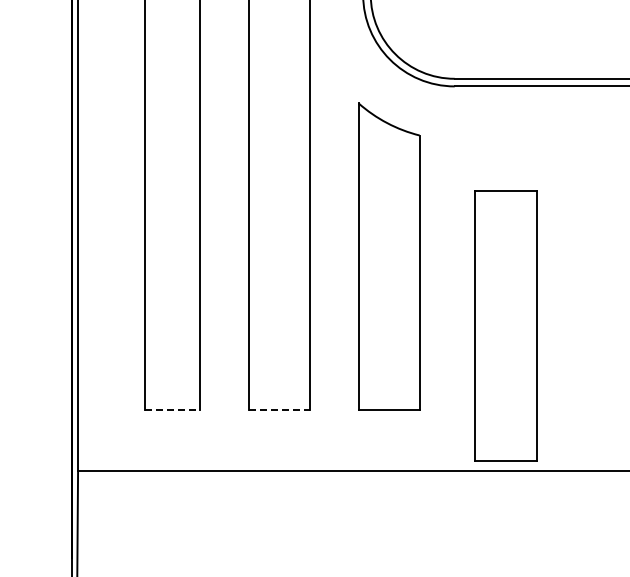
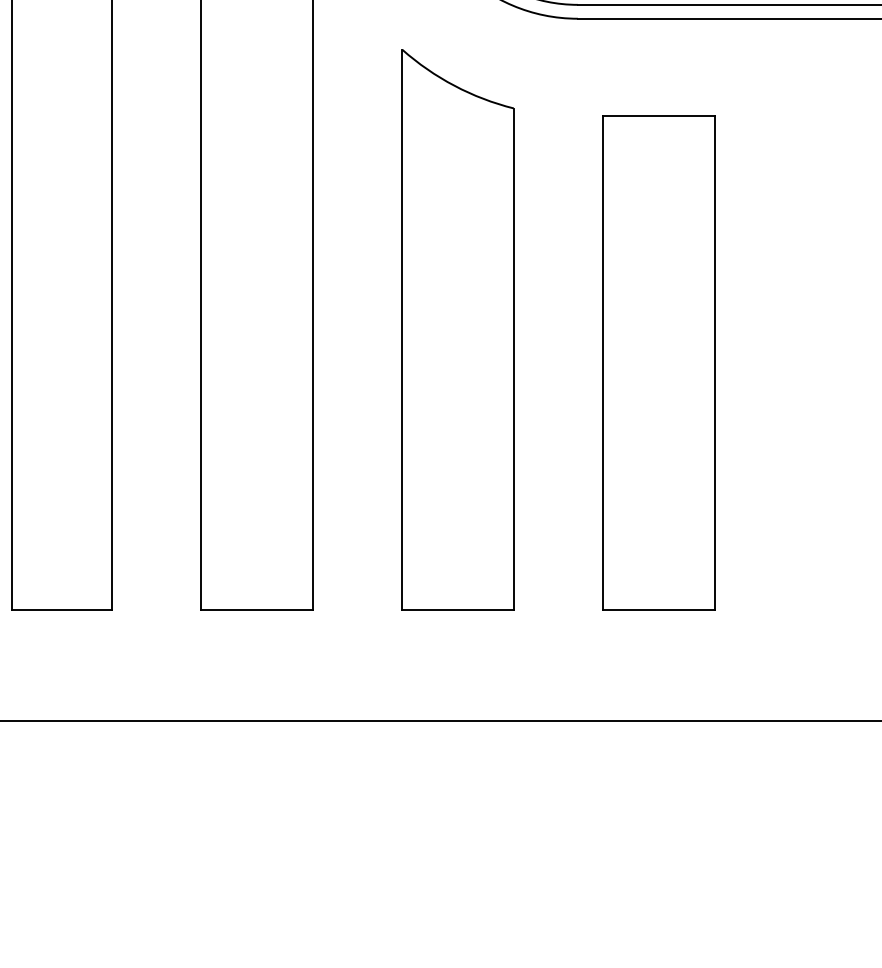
part: (505, 325) -> (657, 362), moved
line: (172, 410) -> (62, 610), dashed -> solid
line: (279, 410) -> (257, 610), dashed -> solid

